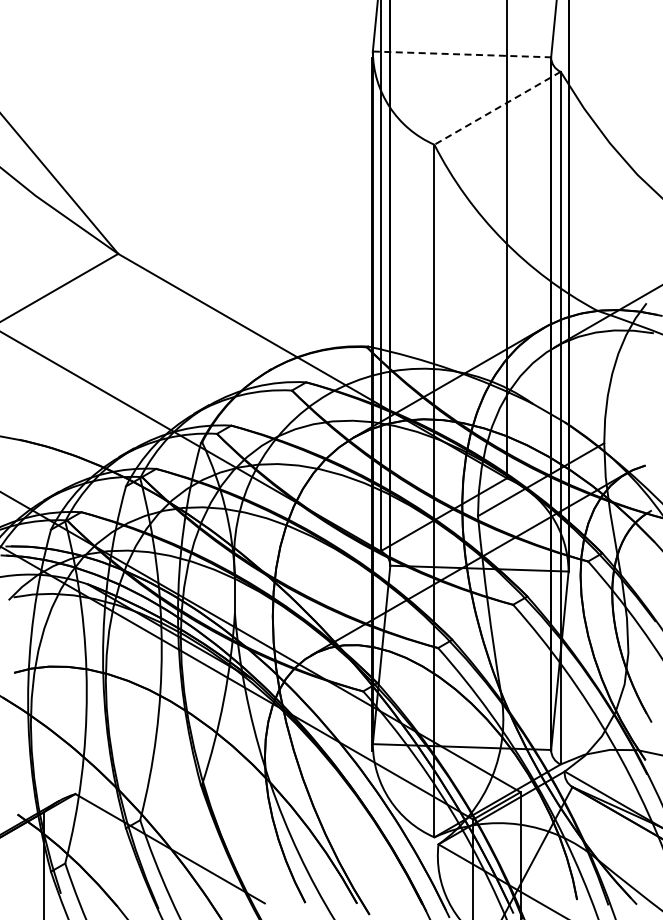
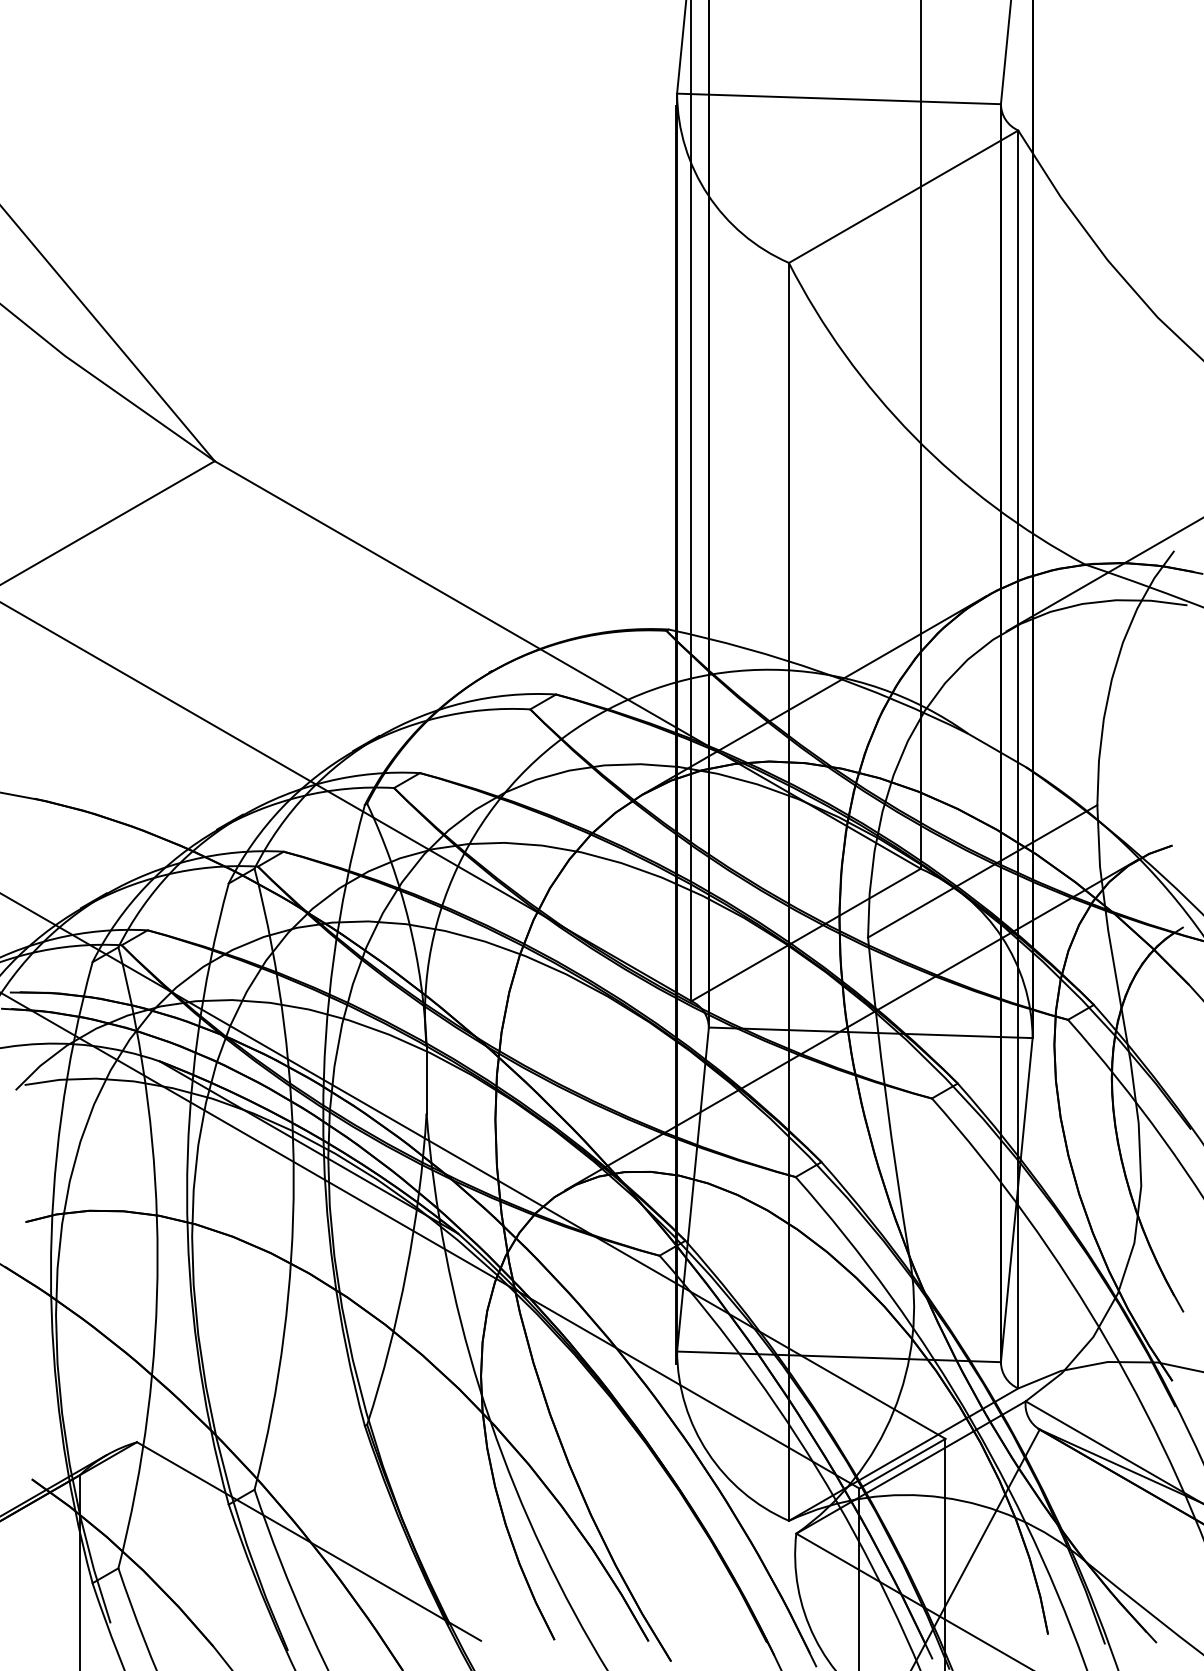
line: (462, 54) -> (839, 99), dashed -> solid
line: (497, 108) -> (903, 197), dashed -> solid

